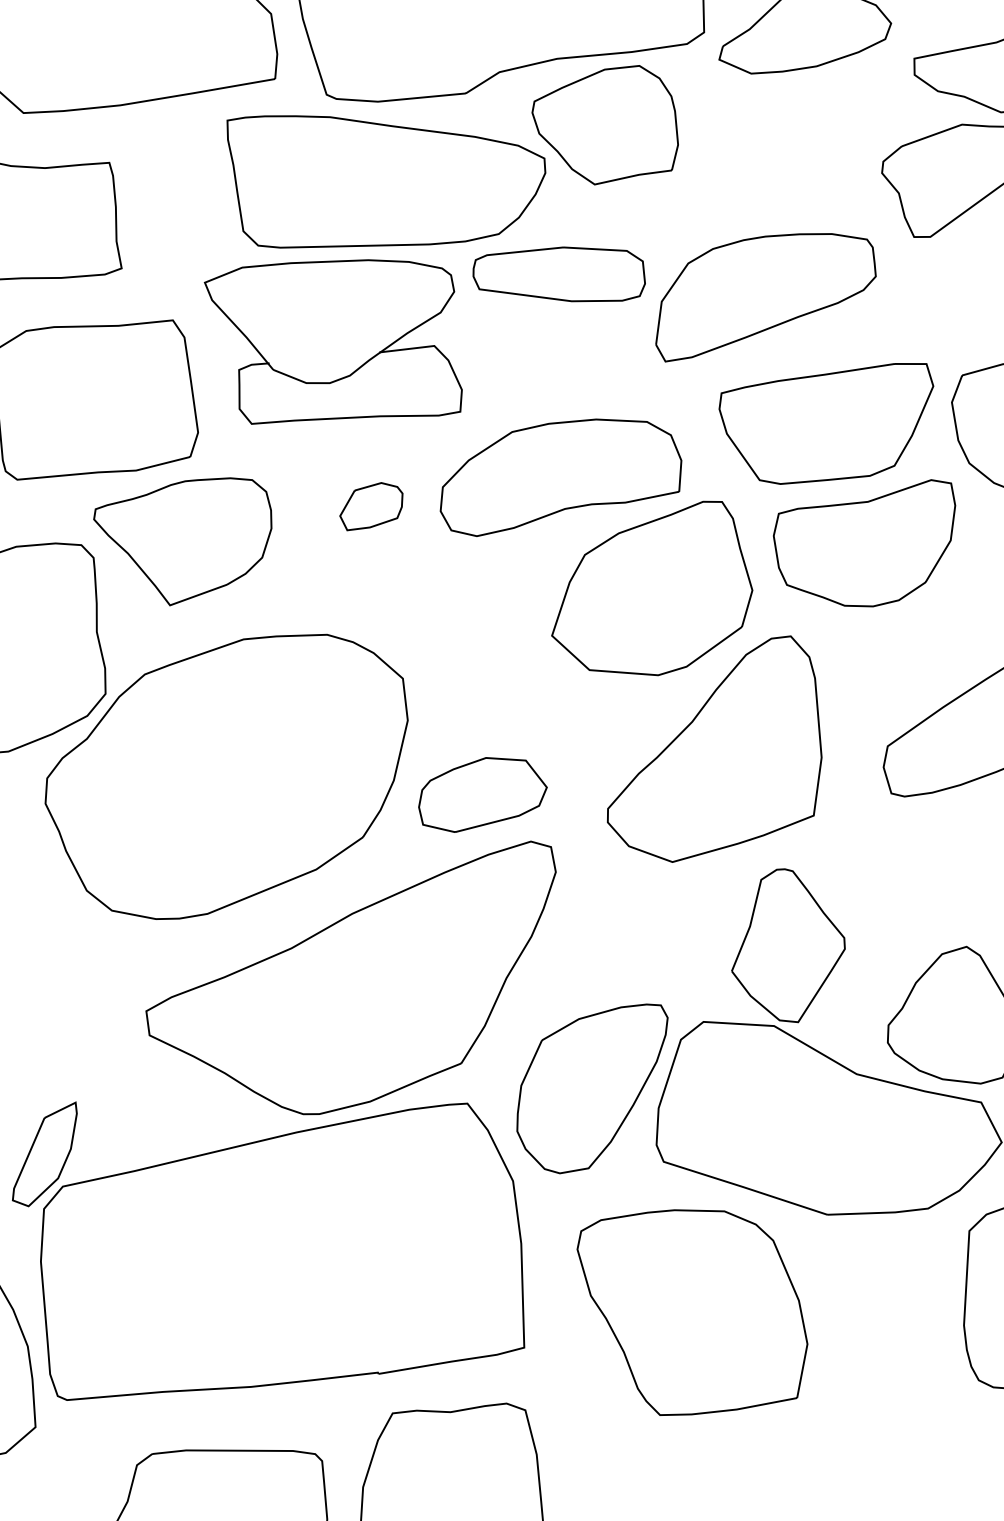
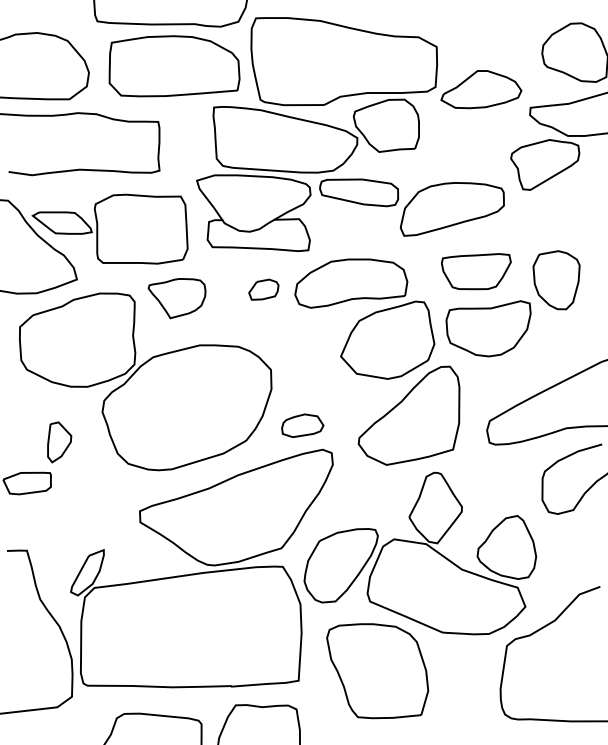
part: (829, 424) -> (476, 271), size x0.7
part: (183, 542) -> (176, 298), size x0.7
part: (482, 793) -> (302, 425), size x0.7

